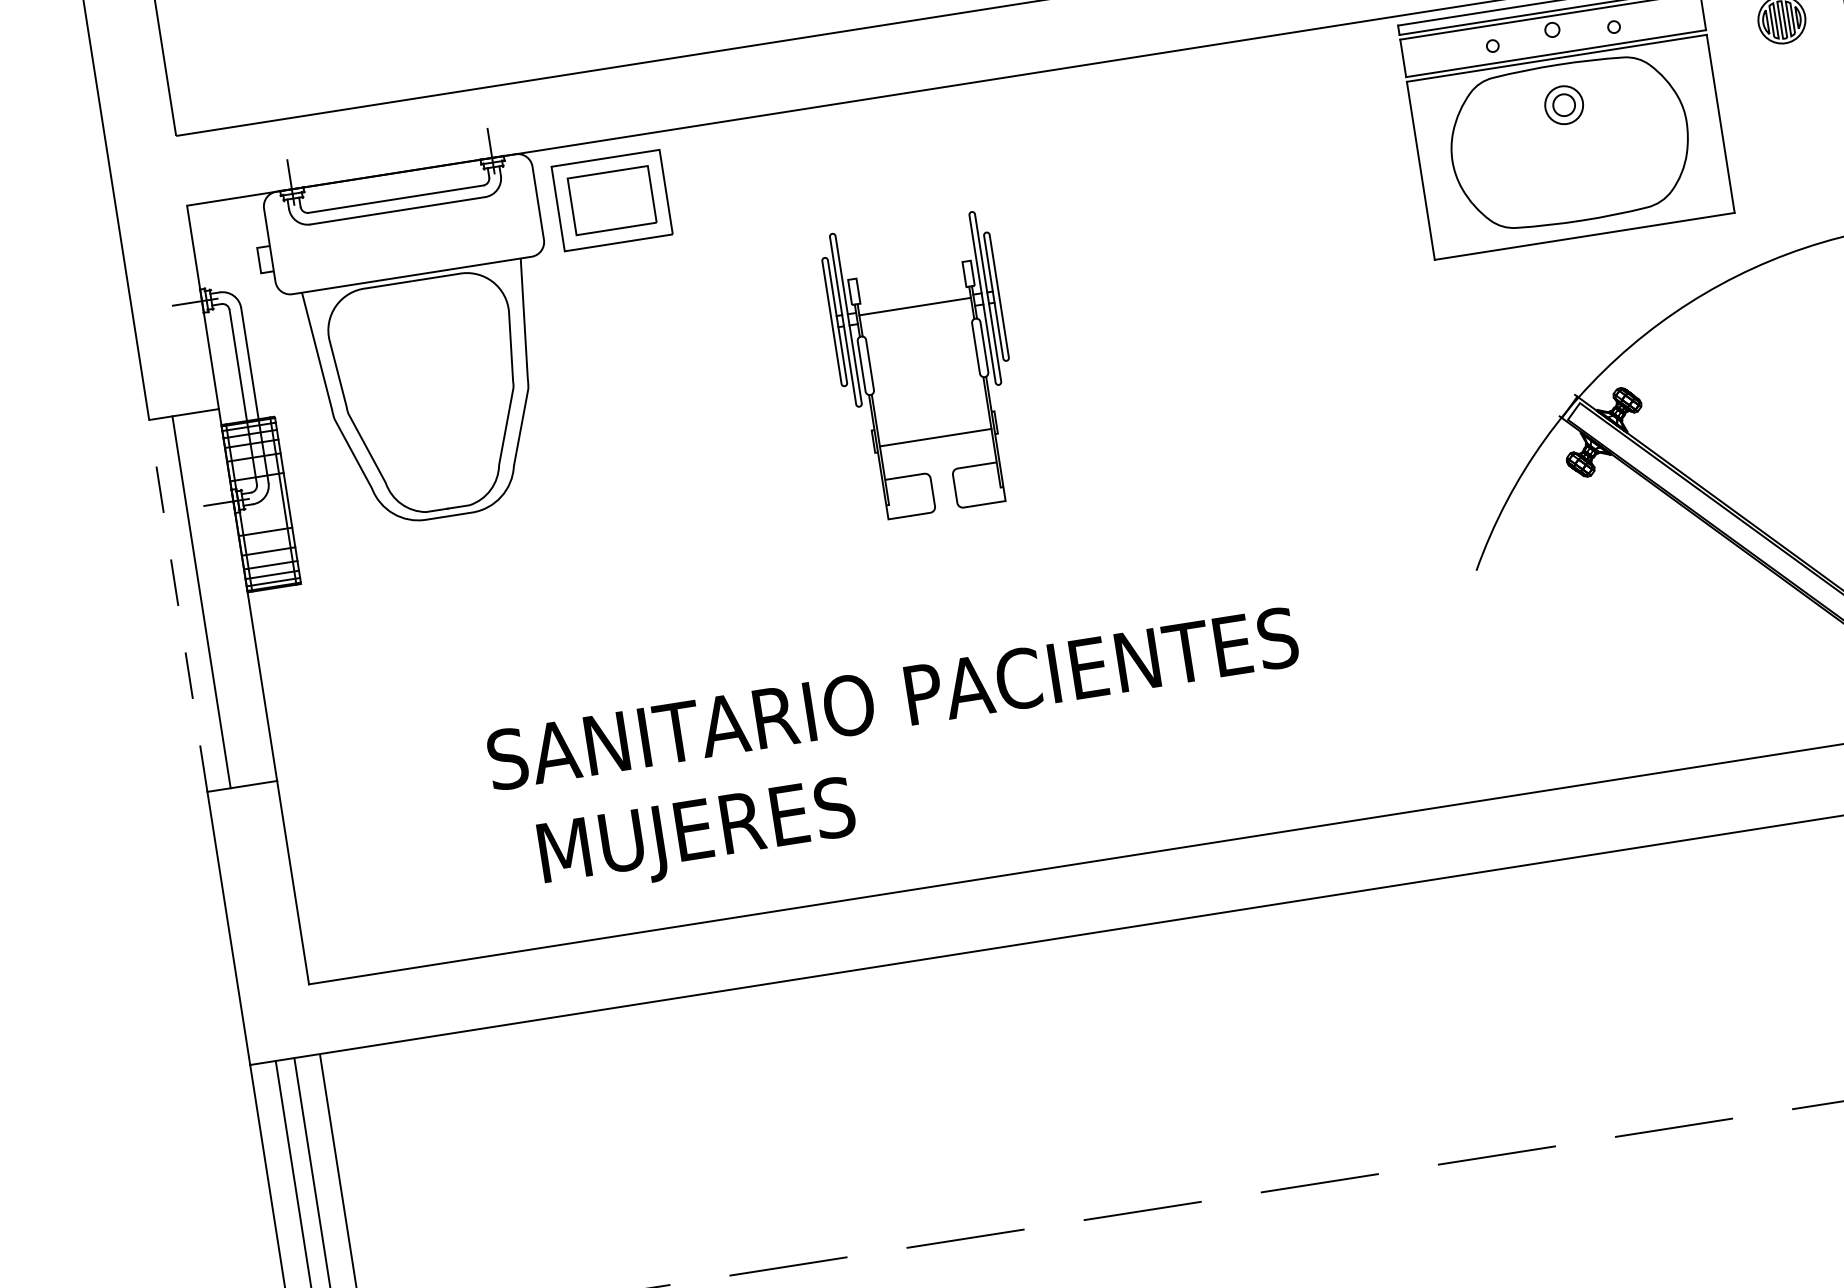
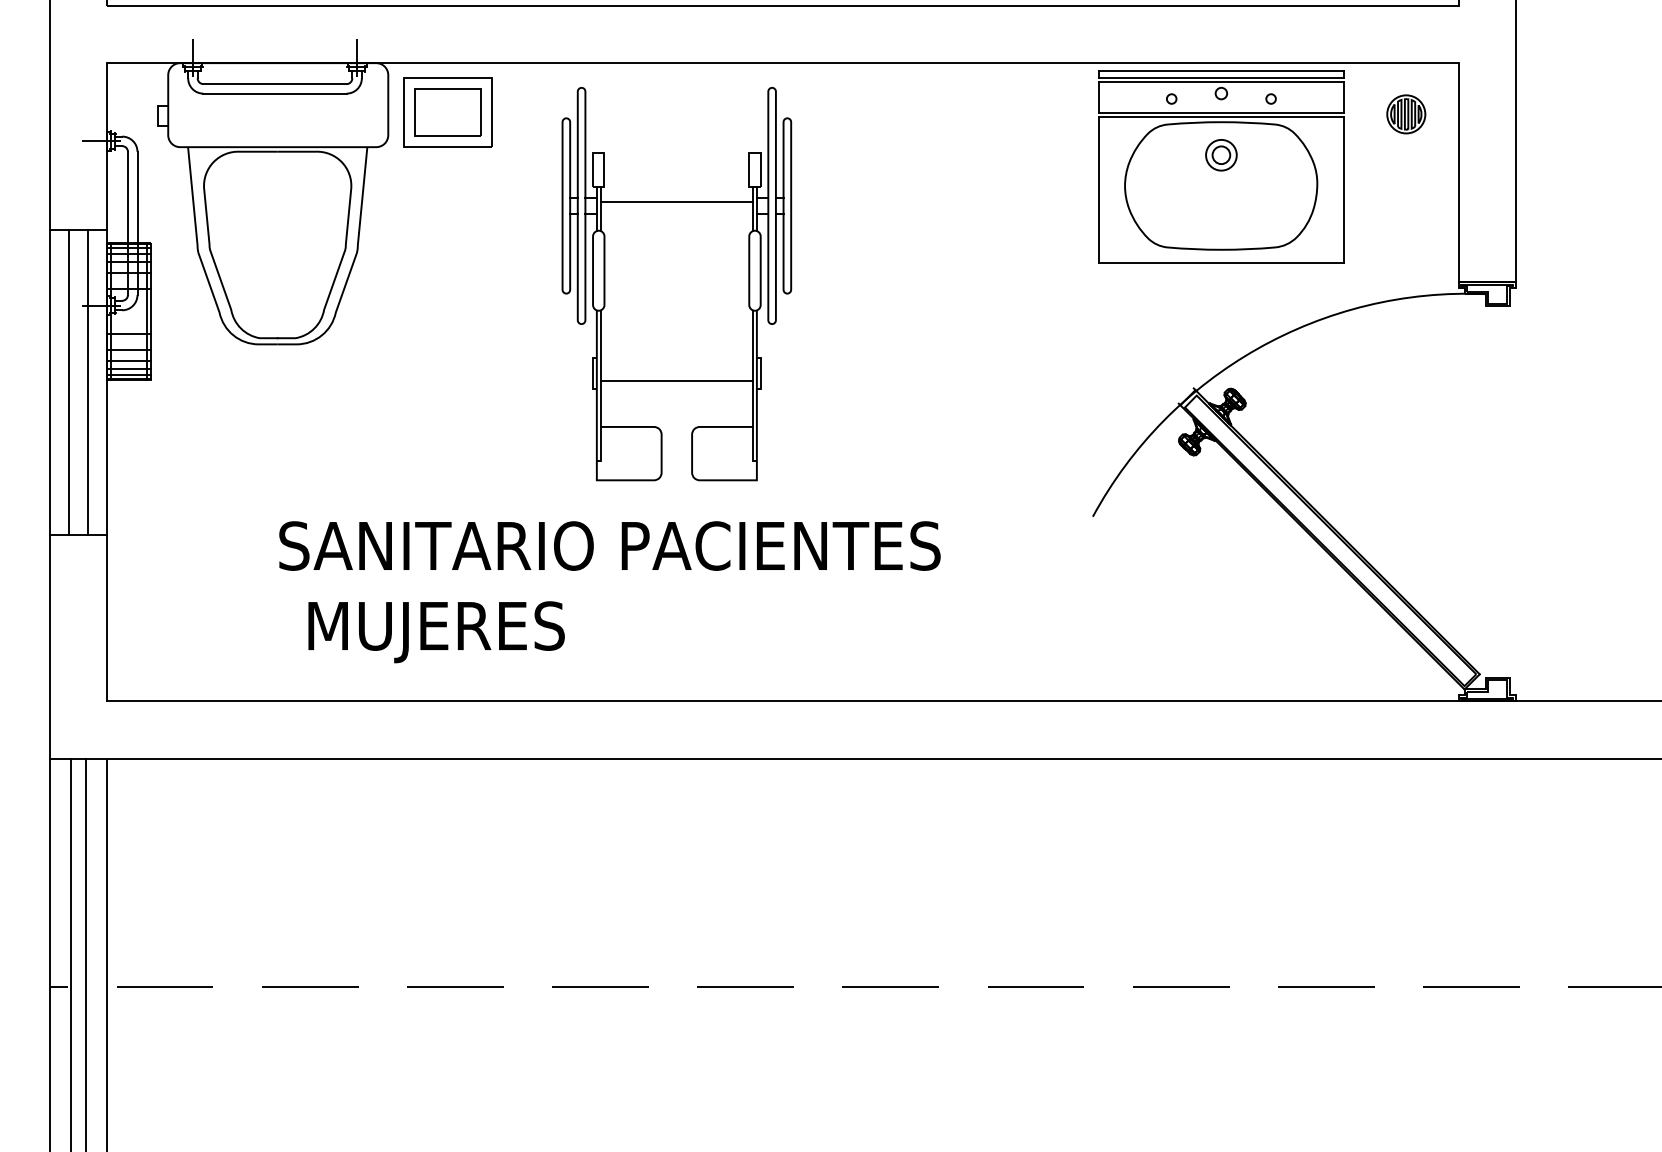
part: (924, 366) -> (676, 284), size x1.67
line: (224, 597) -> (87, 381), added
line: (177, 605) -> (49, 381), dashed -> solid

